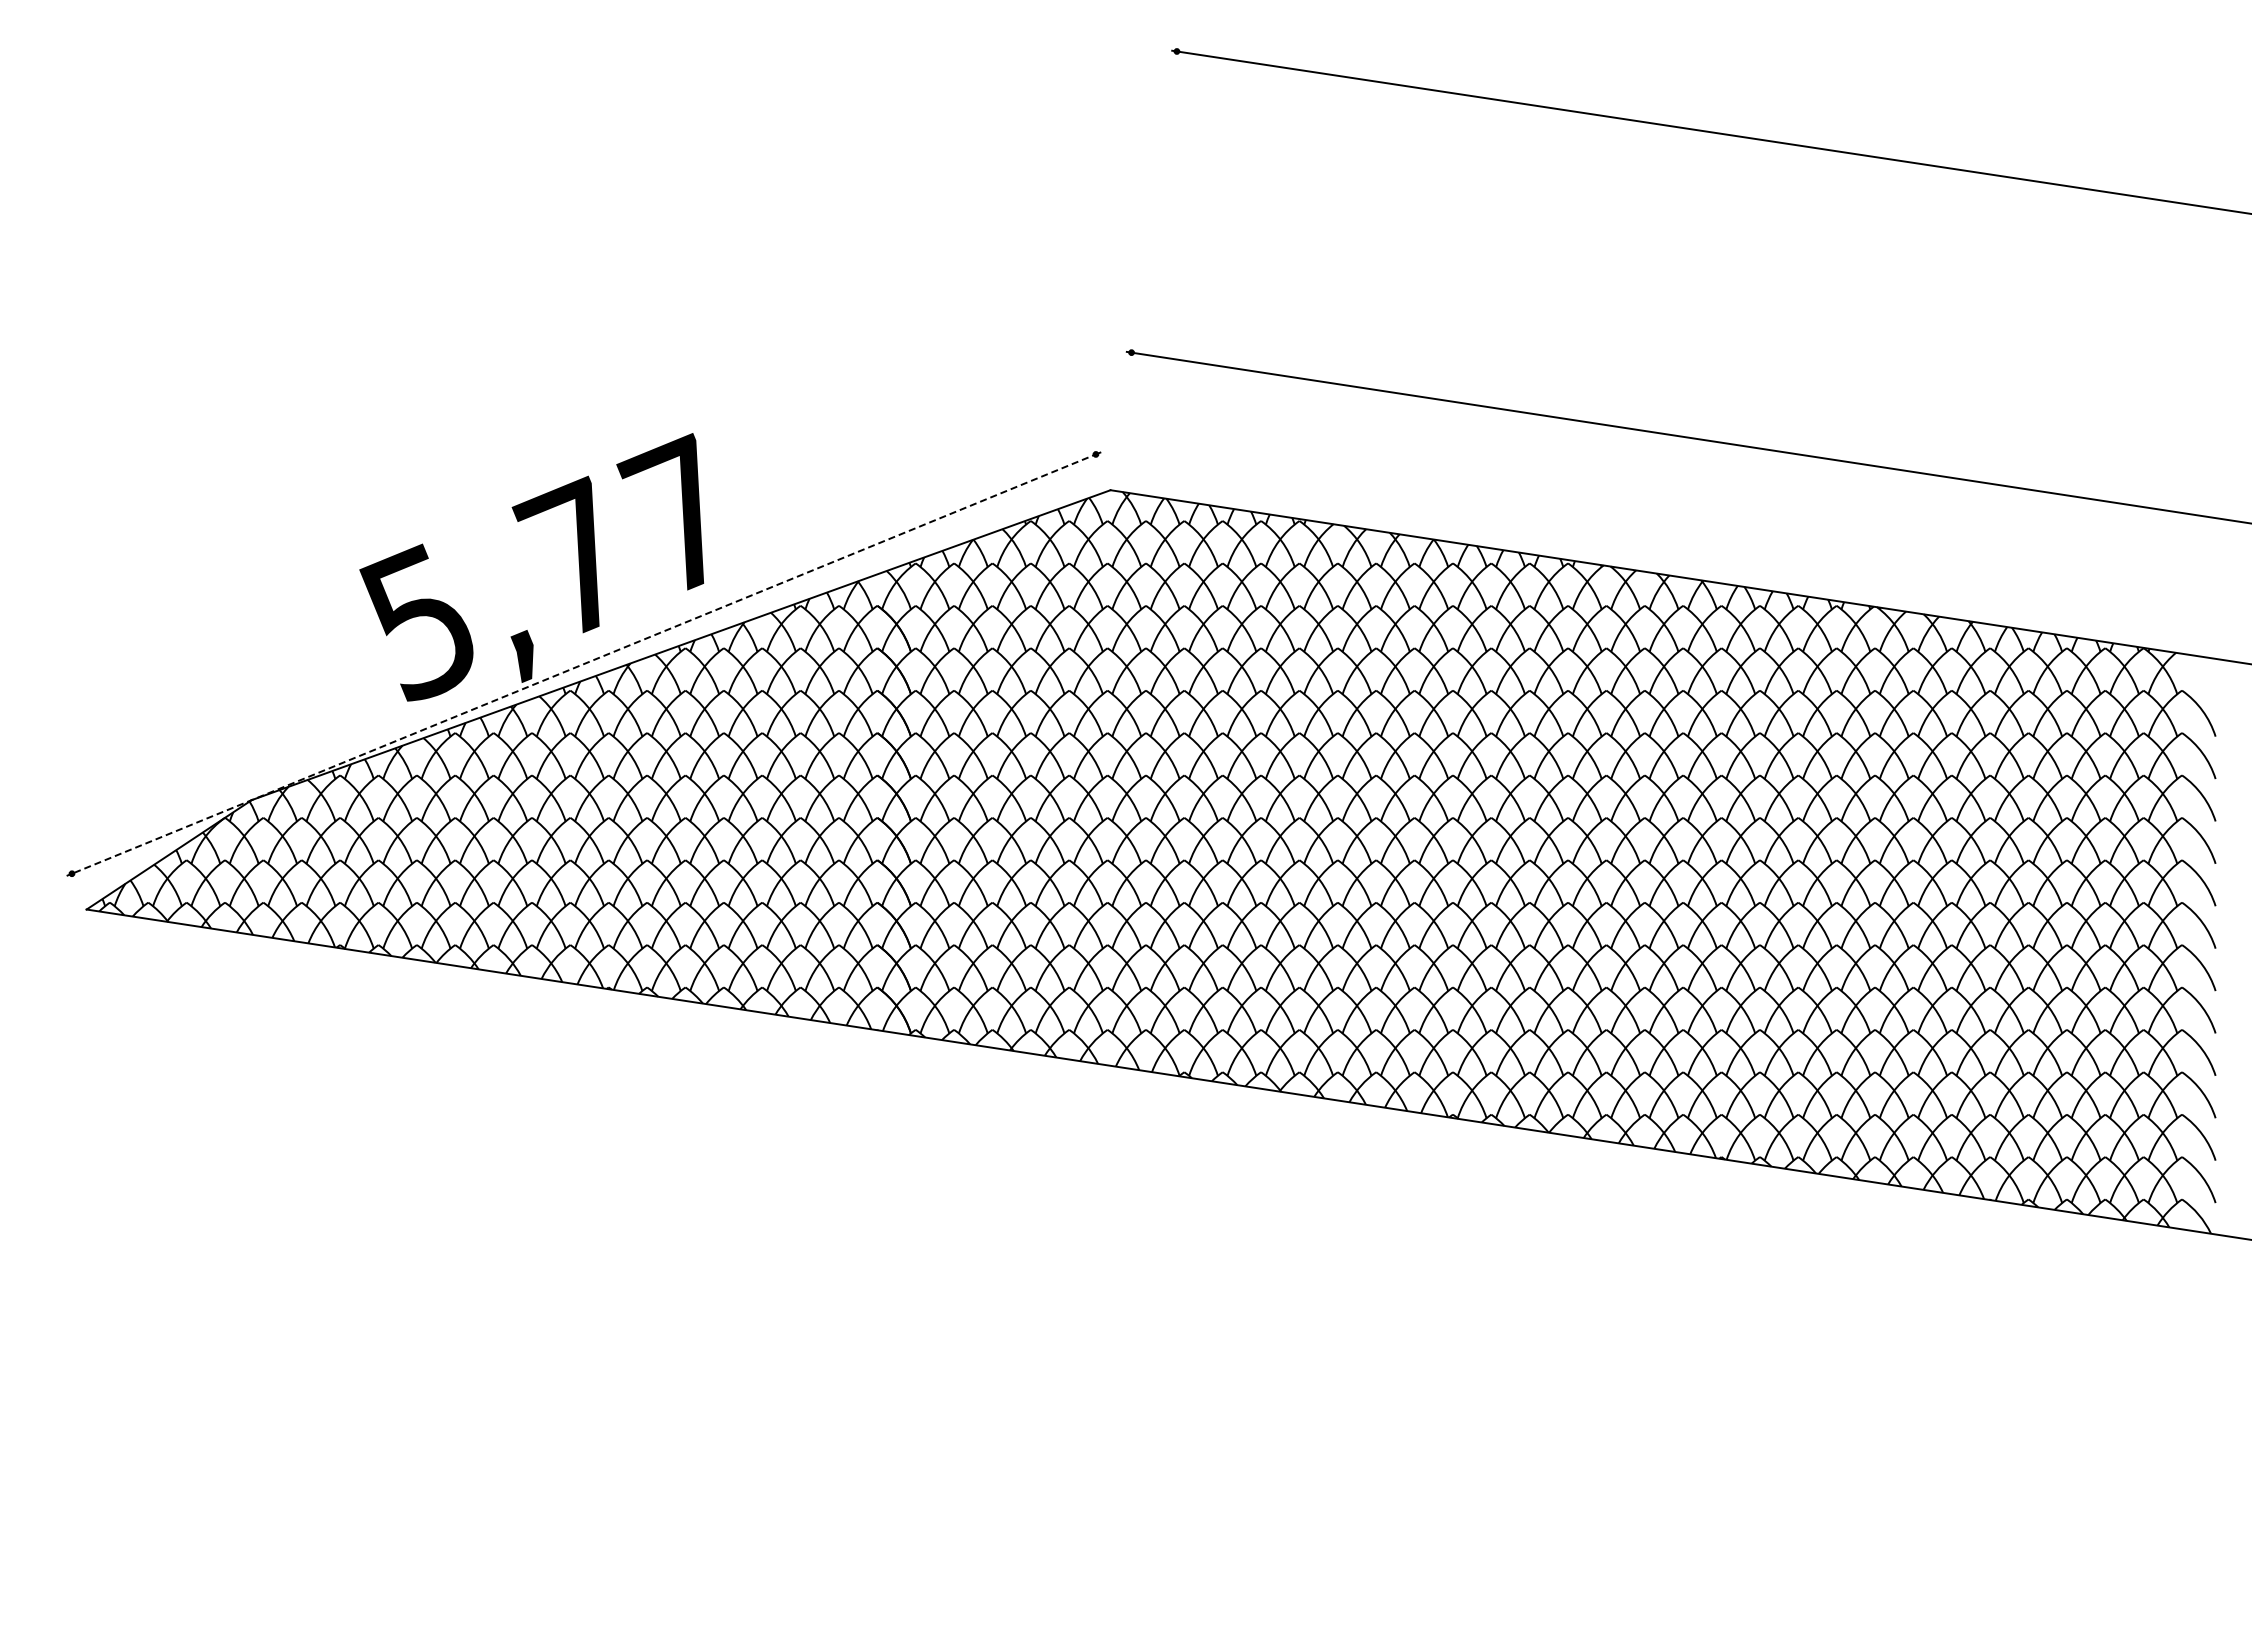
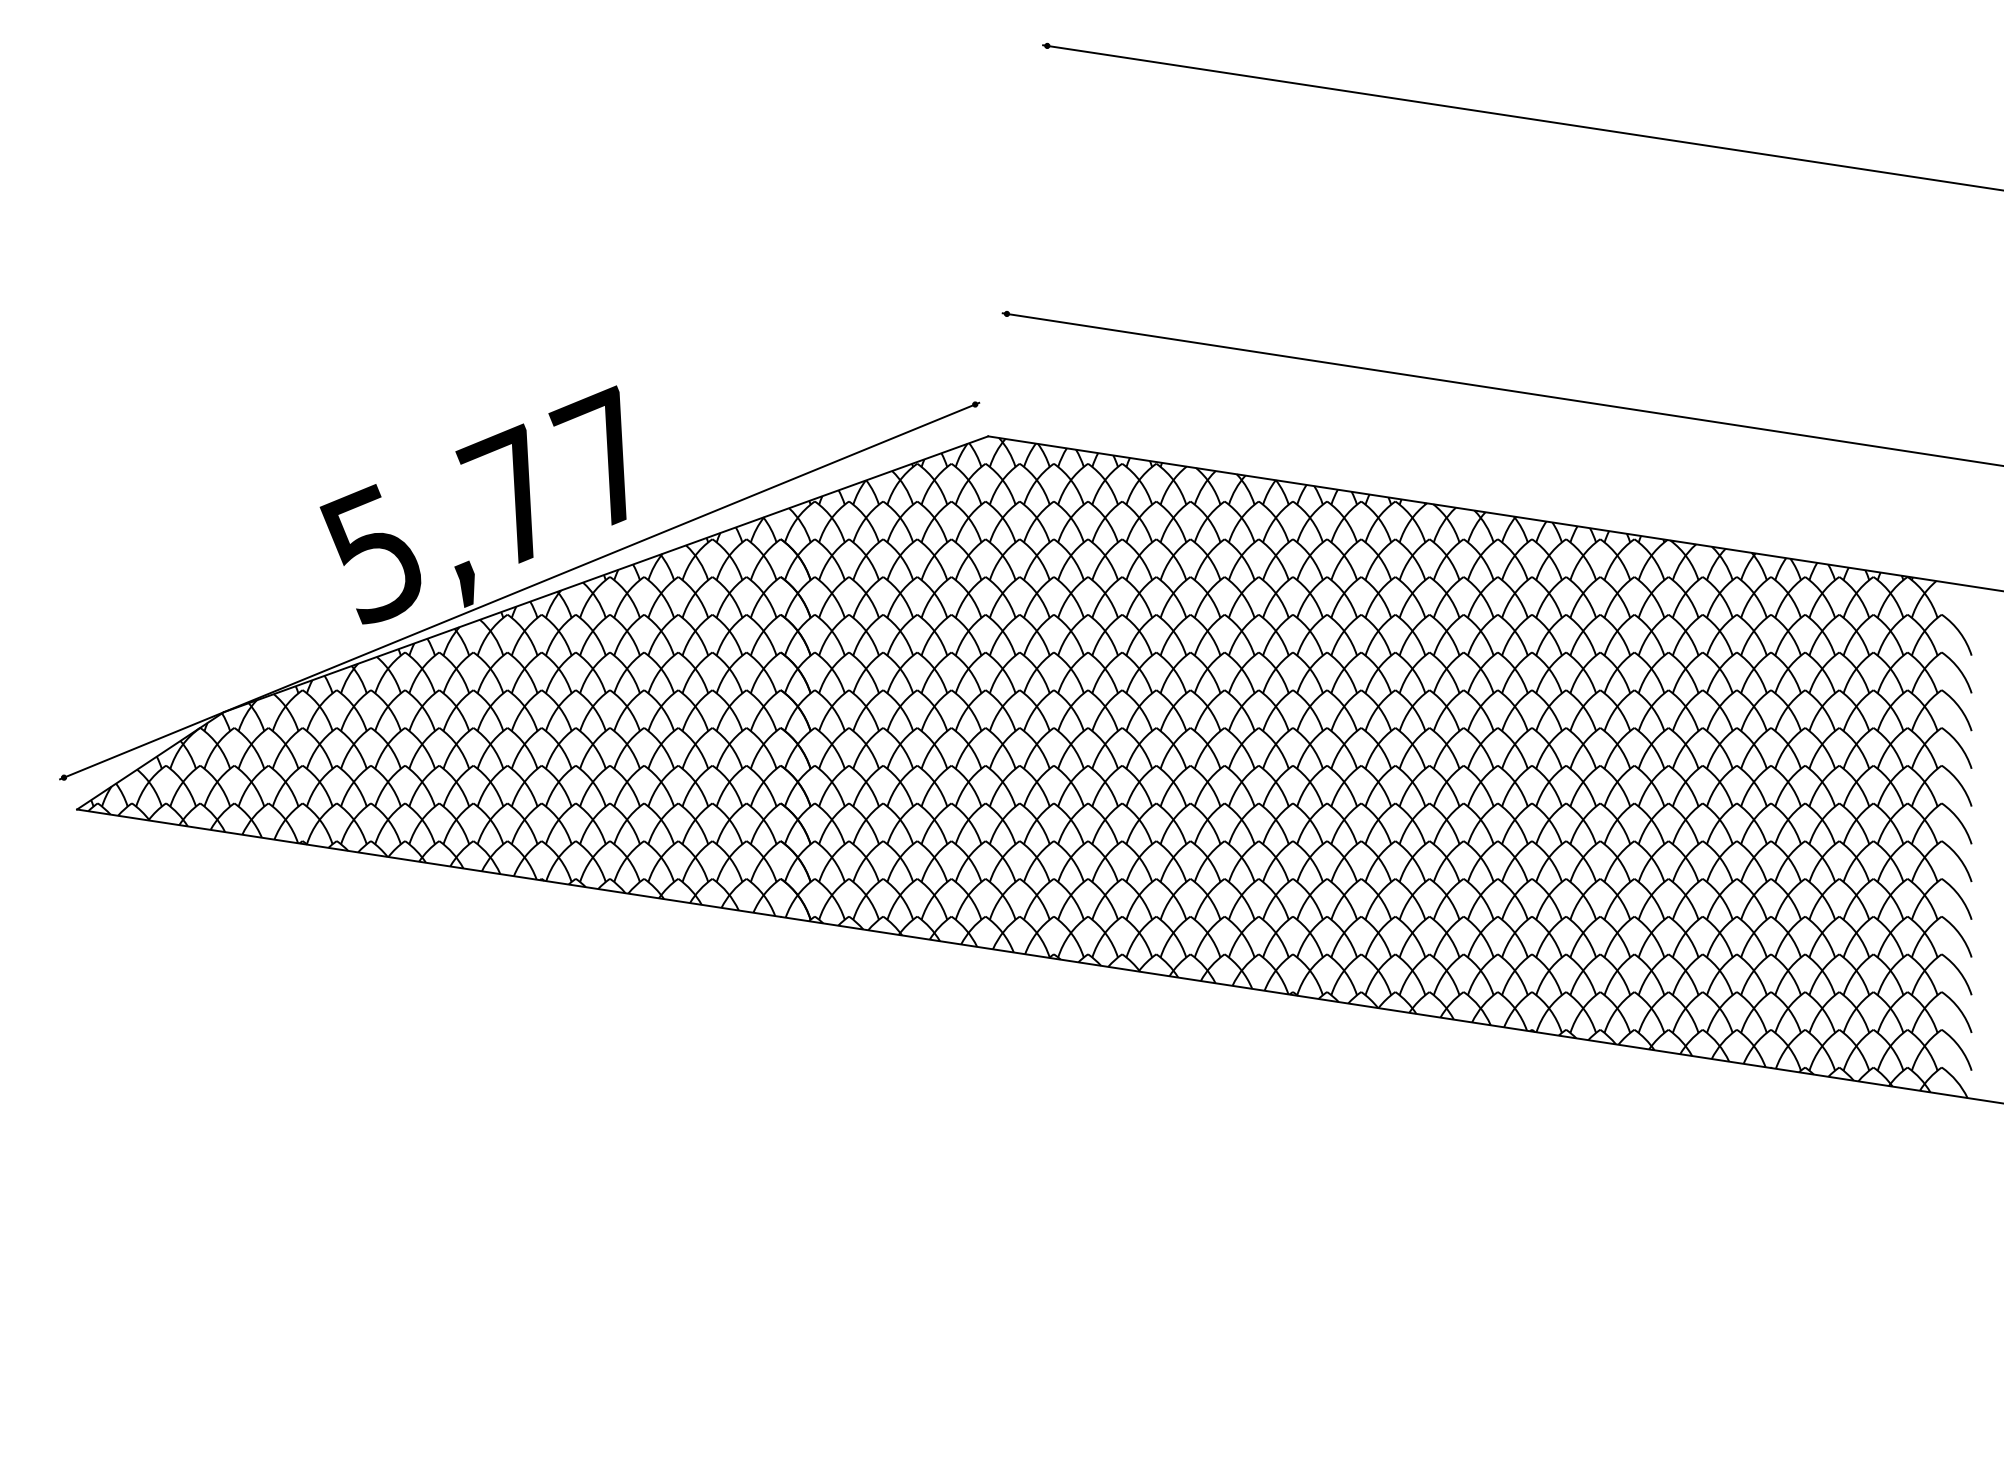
line: (583, 664) -> (519, 591), dashed -> solid

